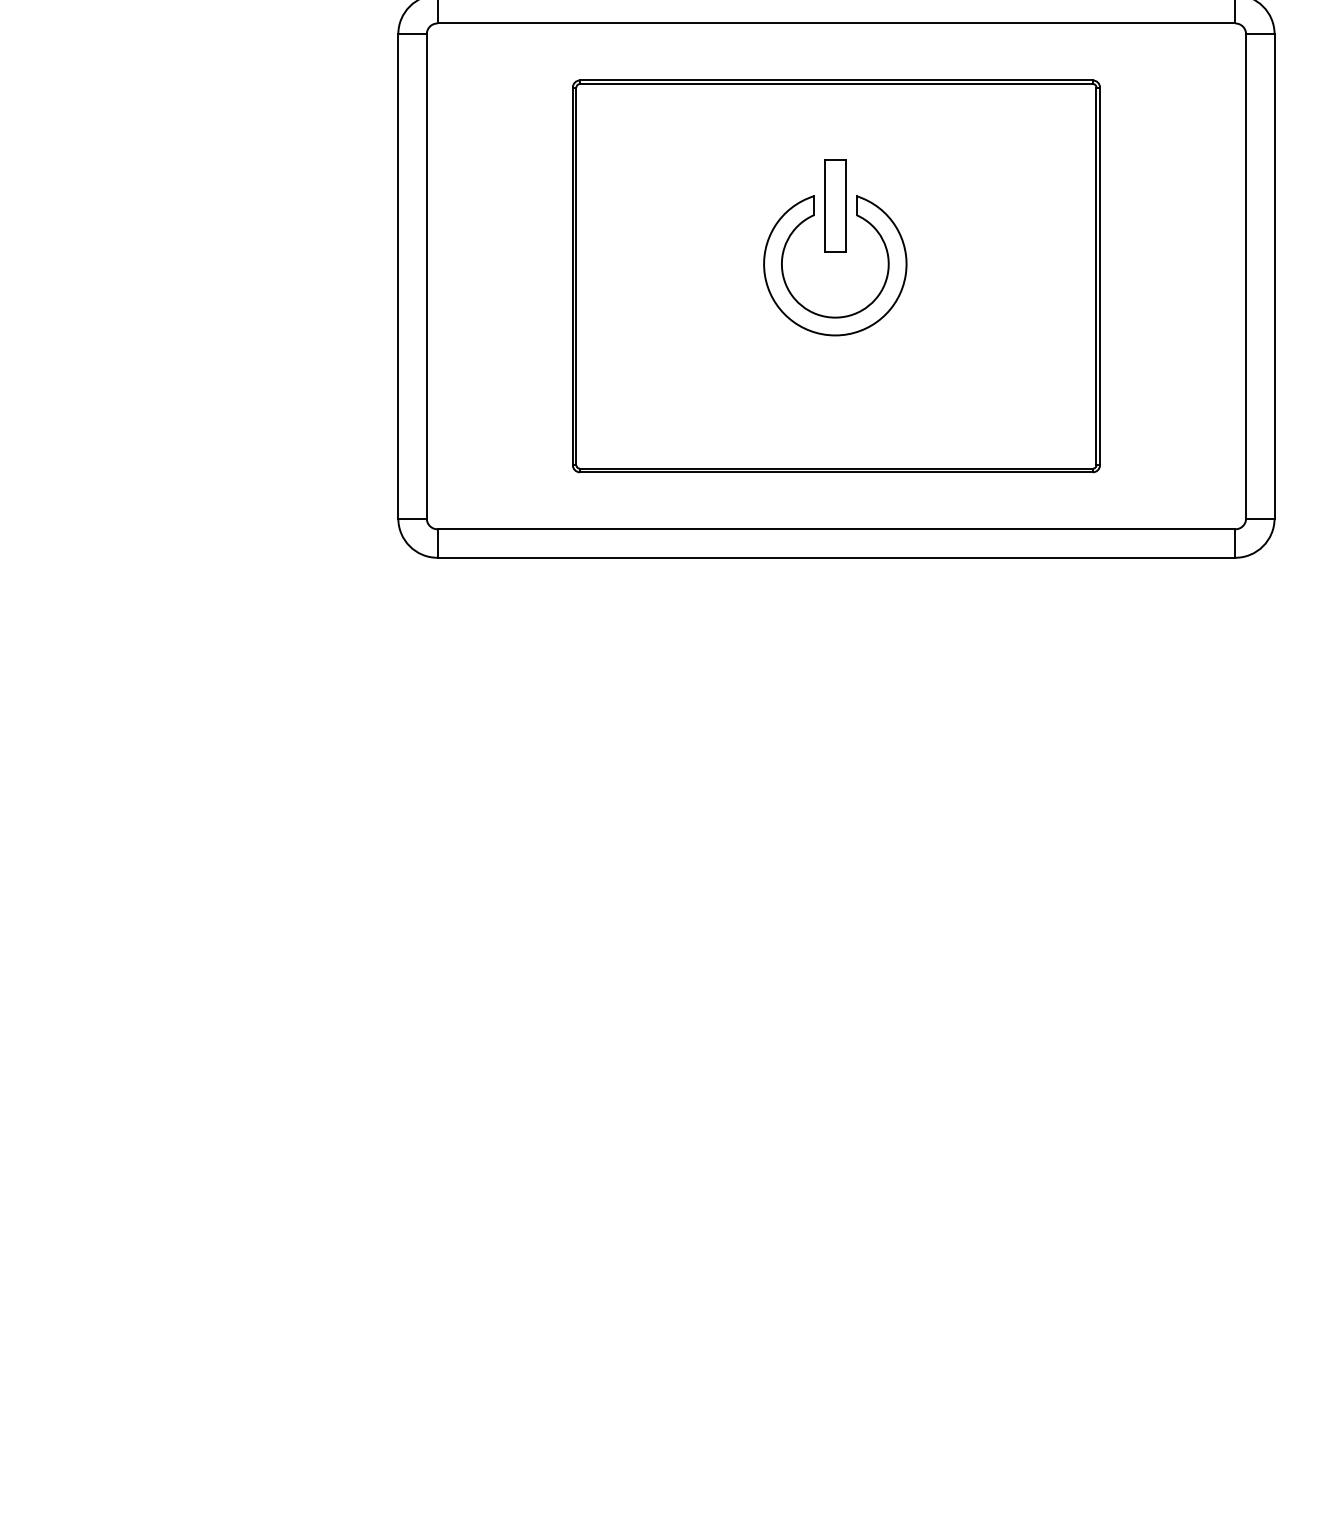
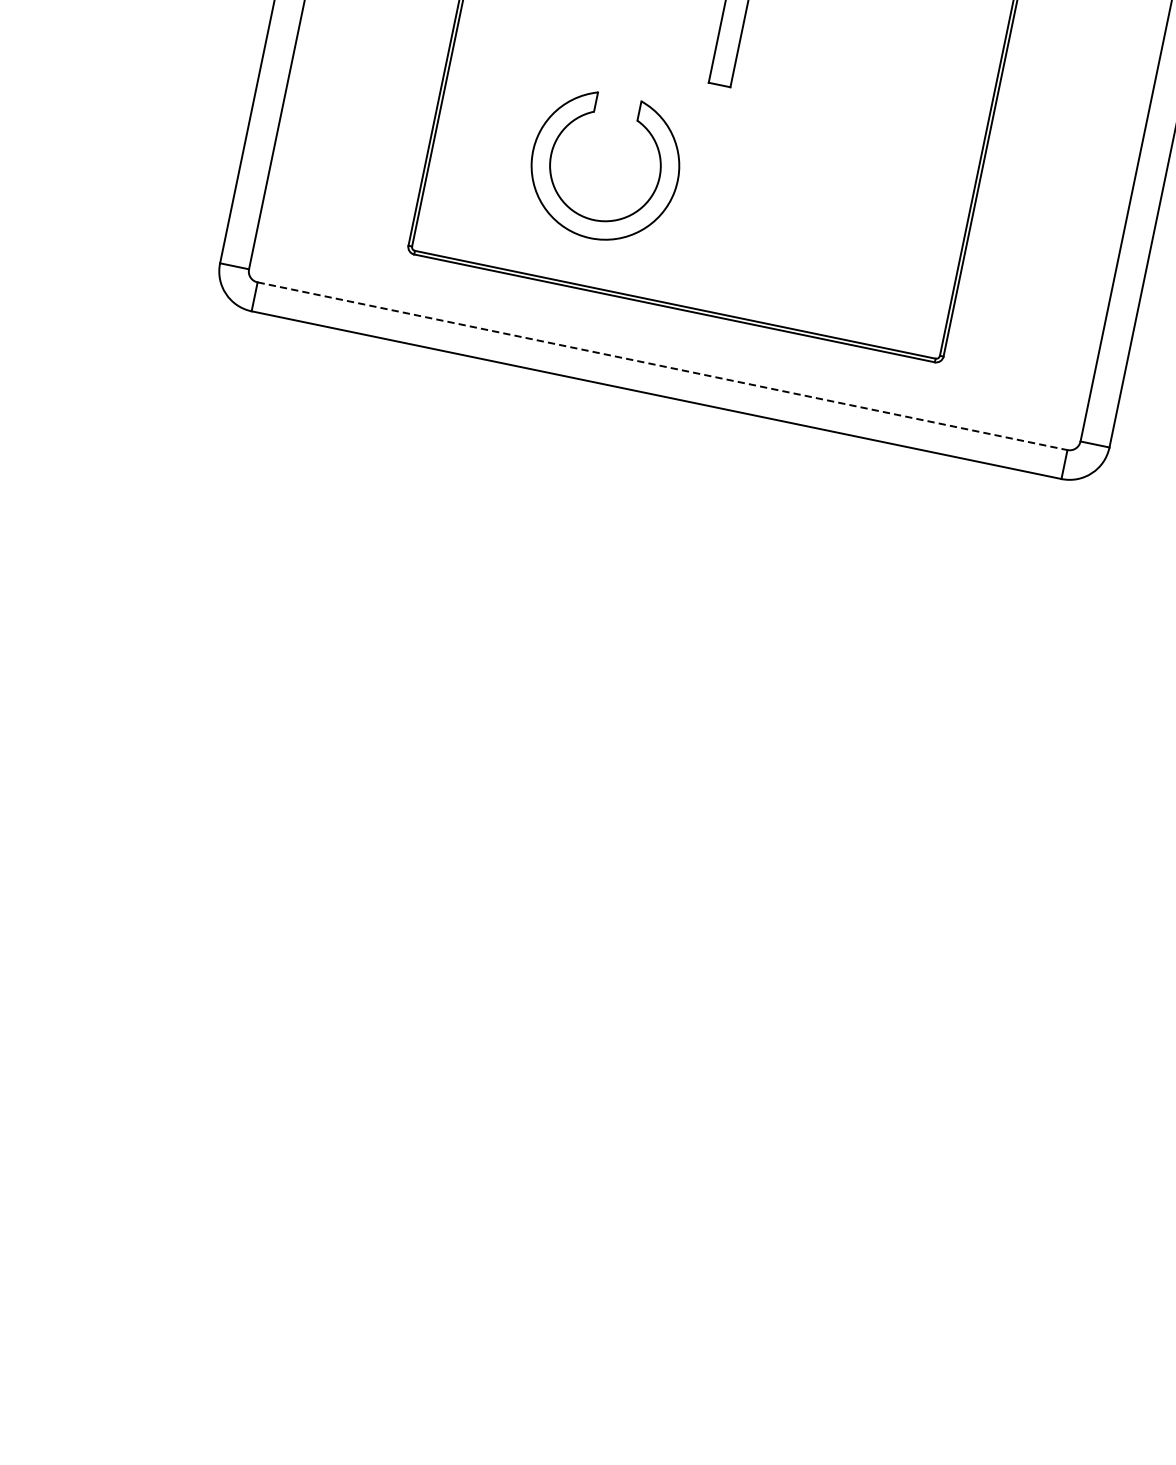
part: (844, 315) -> (604, 219), moved
line: (836, 529) -> (662, 366), solid -> dashed

